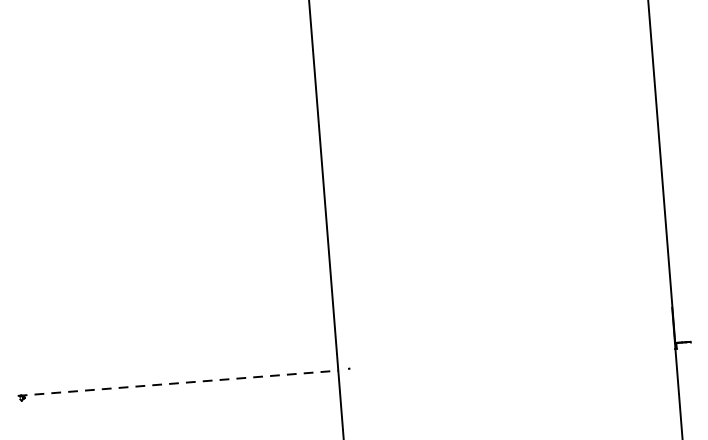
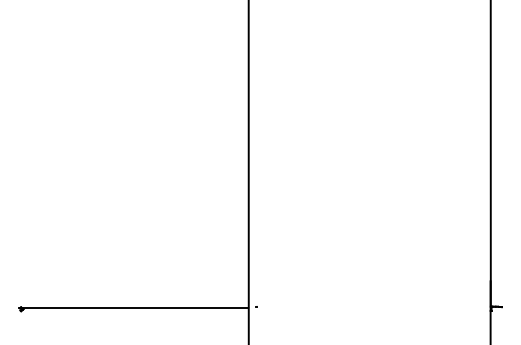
line: (177, 383) -> (133, 307), dashed -> solid

